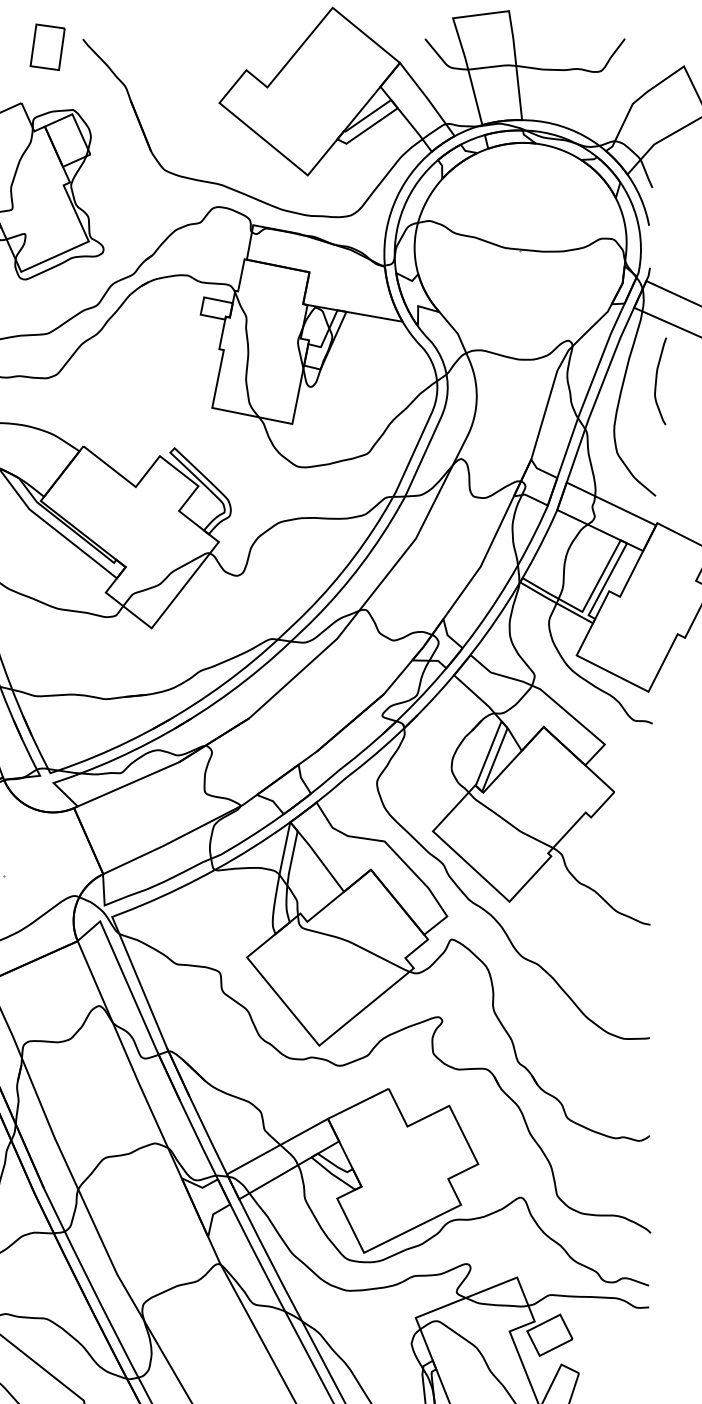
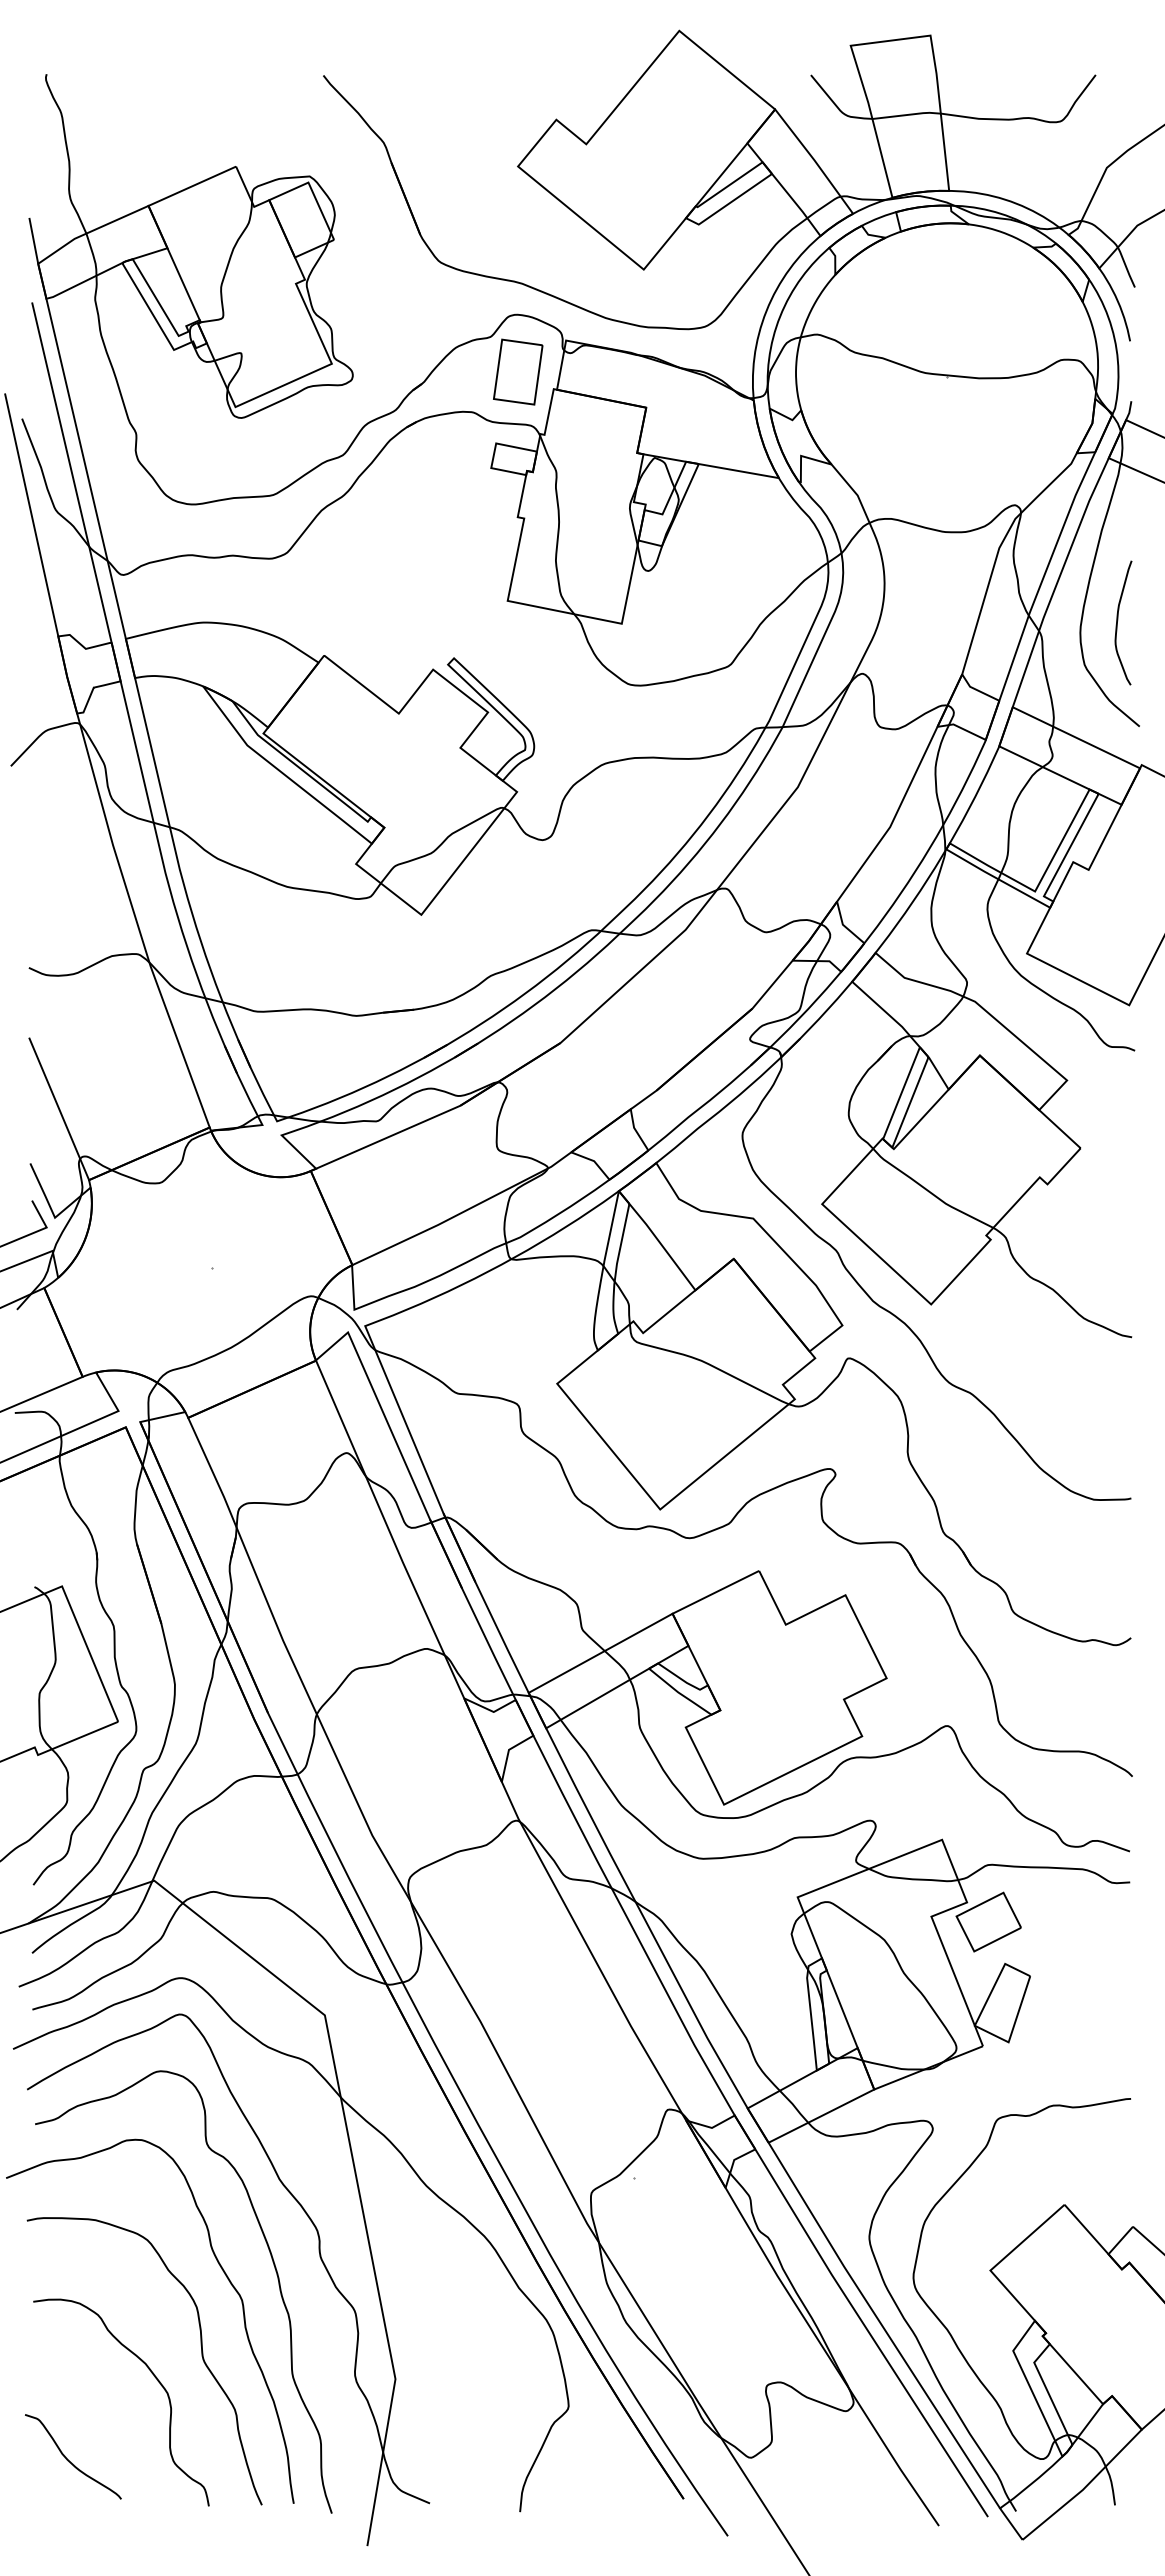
part: (47, 46) -> (518, 371), moved
curve: (657, 379) -> (1118, 620), moved

